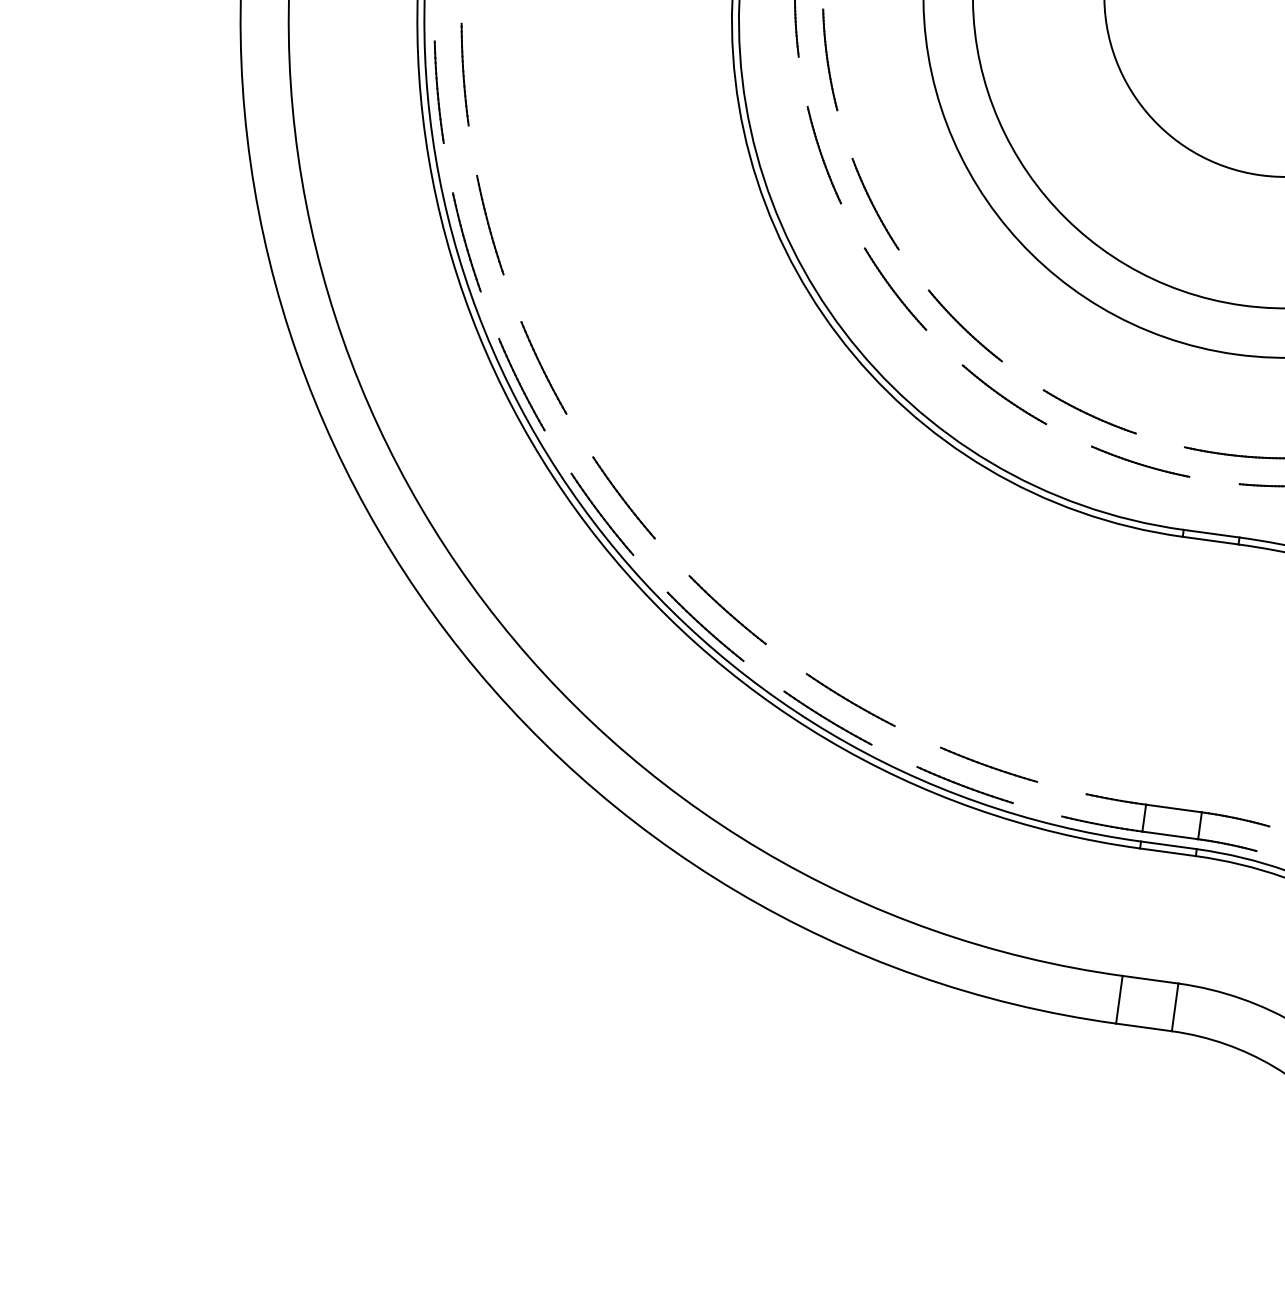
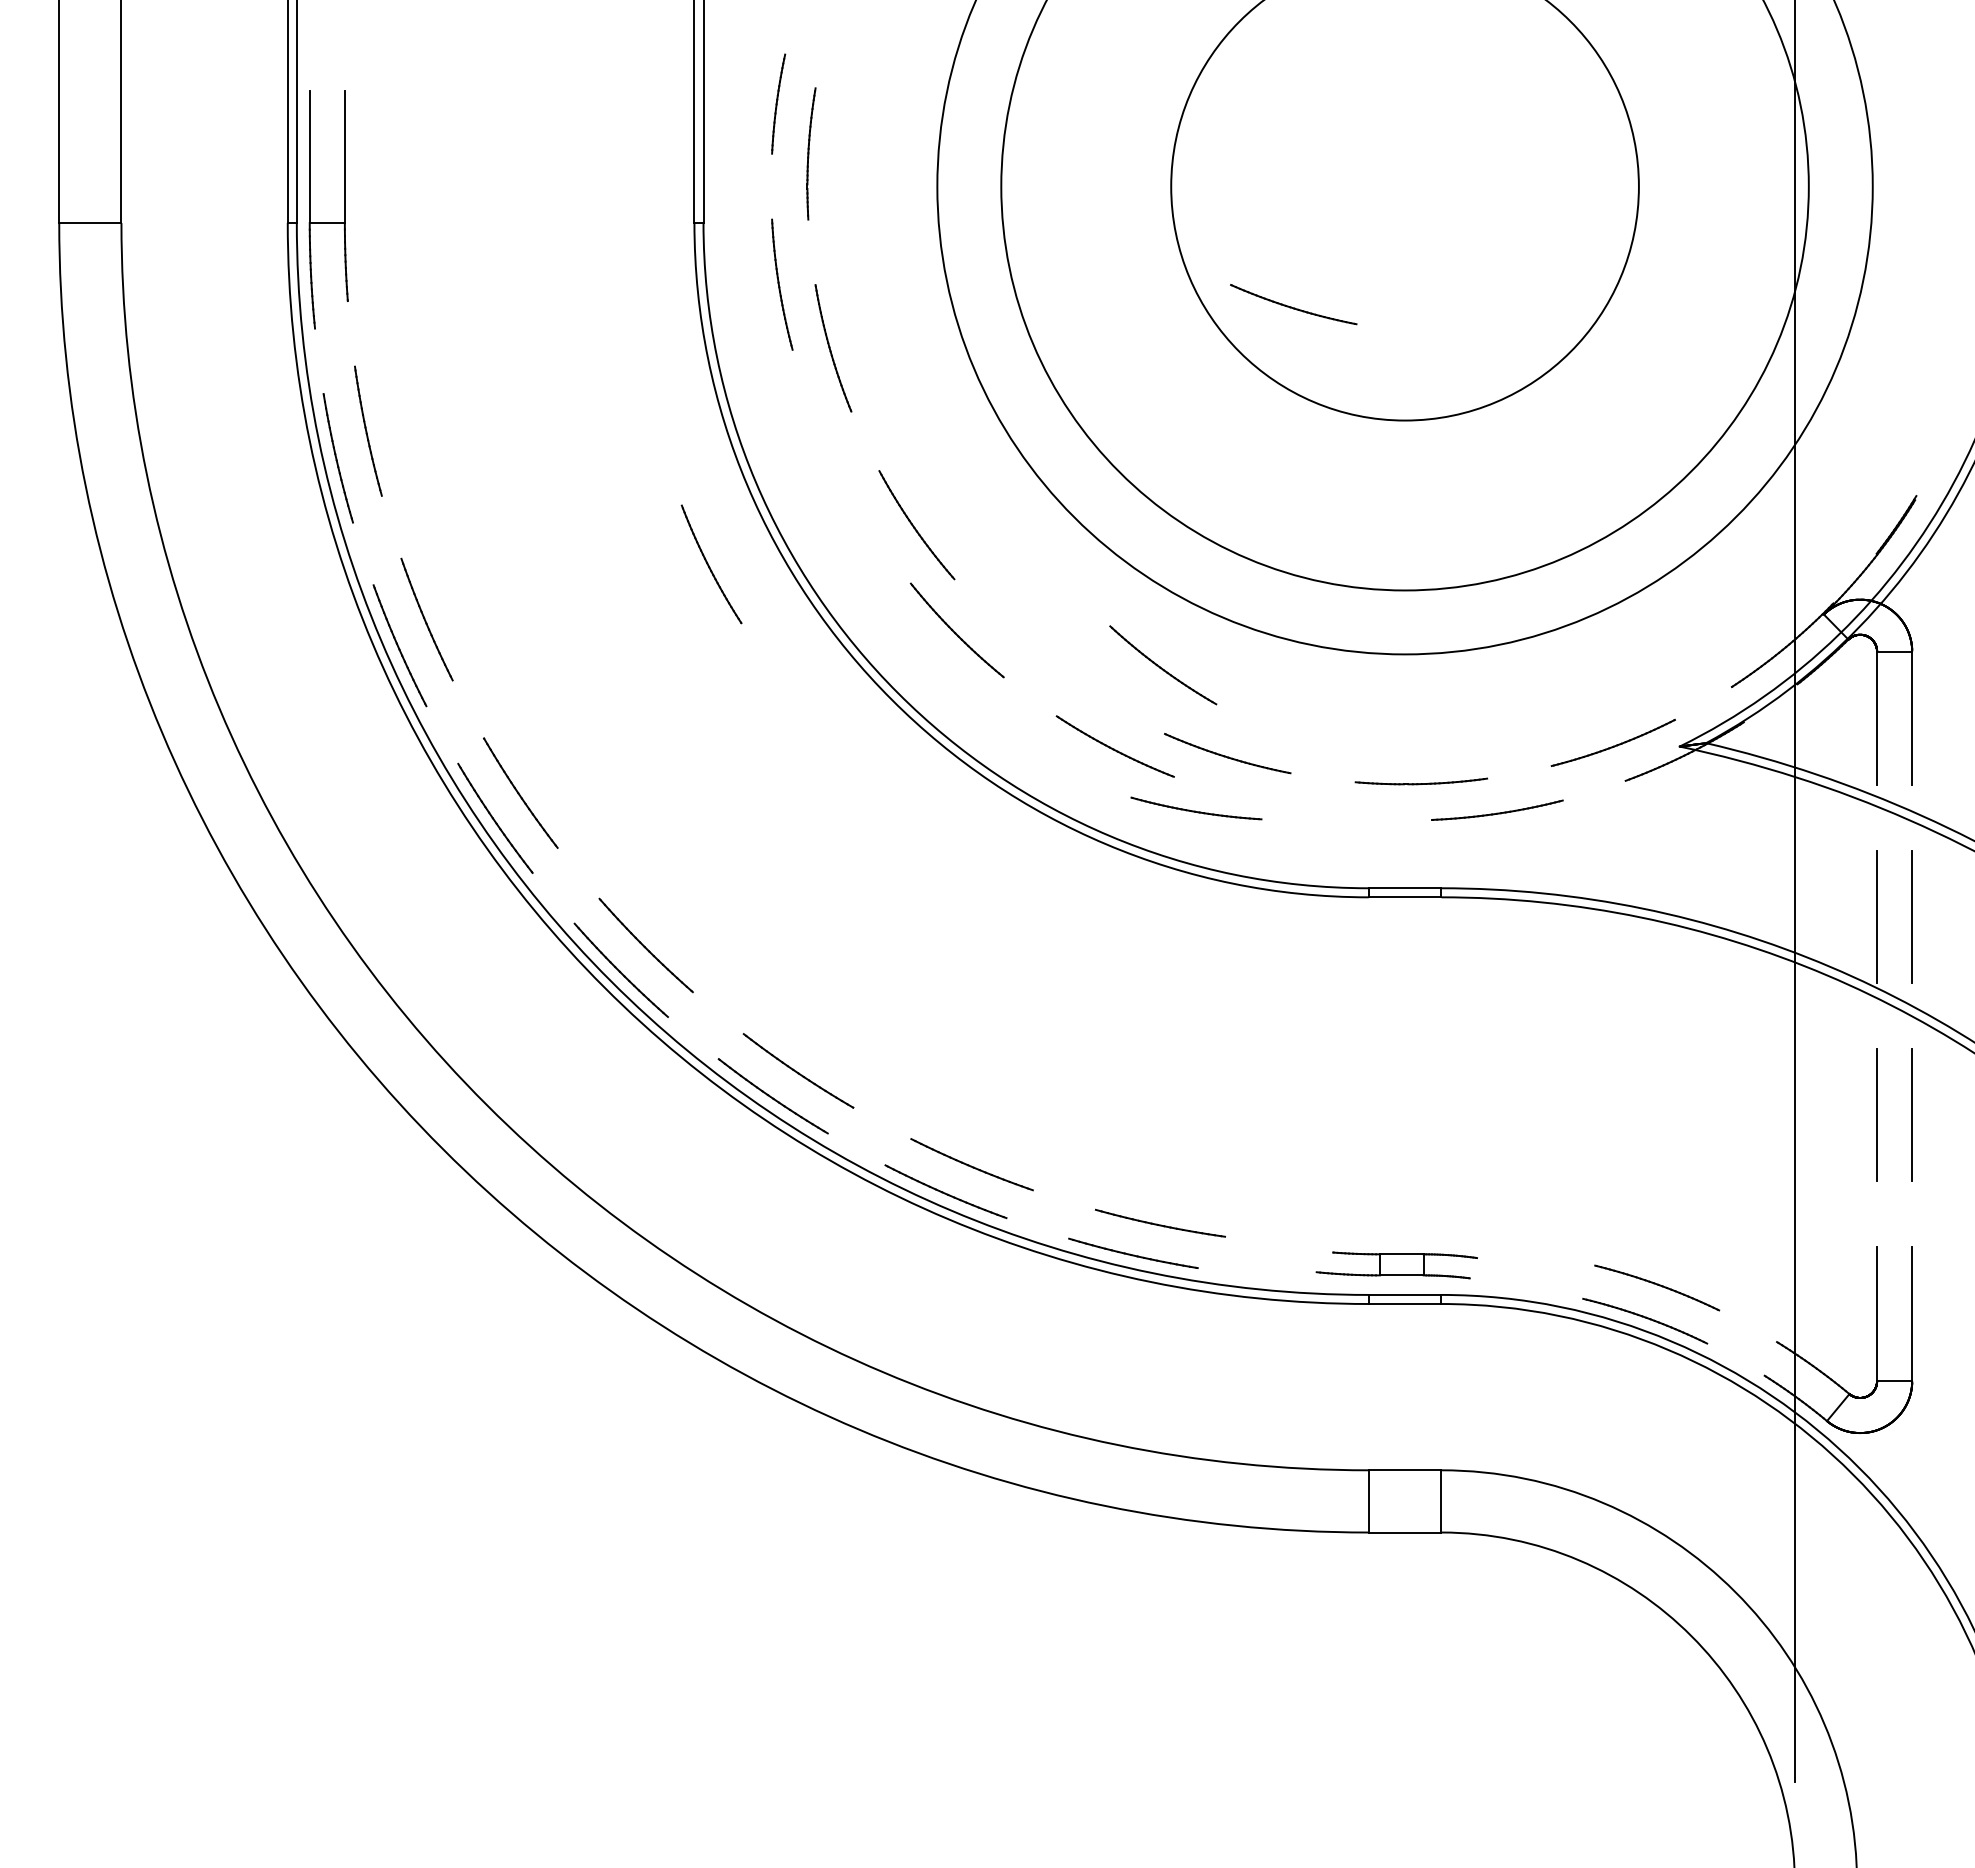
part: (1187, 74) -> (1293, 304), added
part: (824, 155) -> (711, 564), moved
part: (965, 326) -> (1163, 665), moved
part: (1140, 461) -> (1196, 808), moved
part: (1165, 821) -> (1396, 1265), size x0.6

